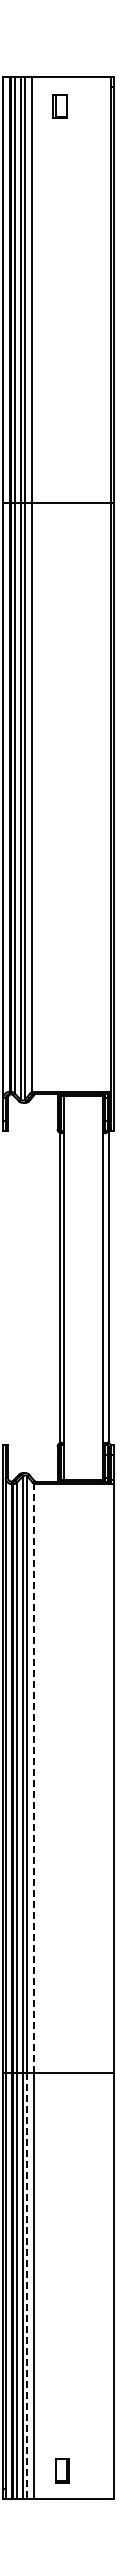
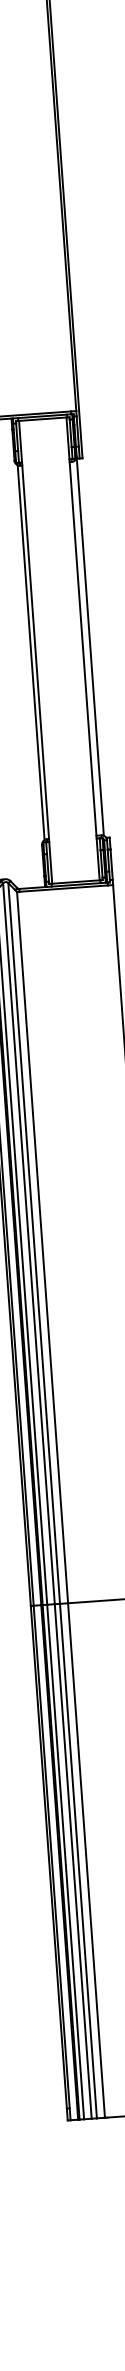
line: (34, 1778) -> (42, 1247), dashed -> solid
line: (27, 2285) -> (78, 1860), dashed -> solid

